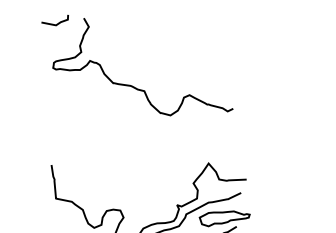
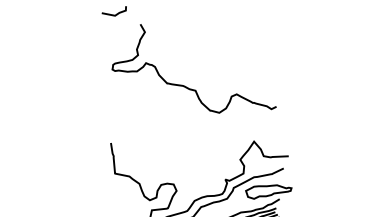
curve: (132, 85) -> (184, 85), moved

